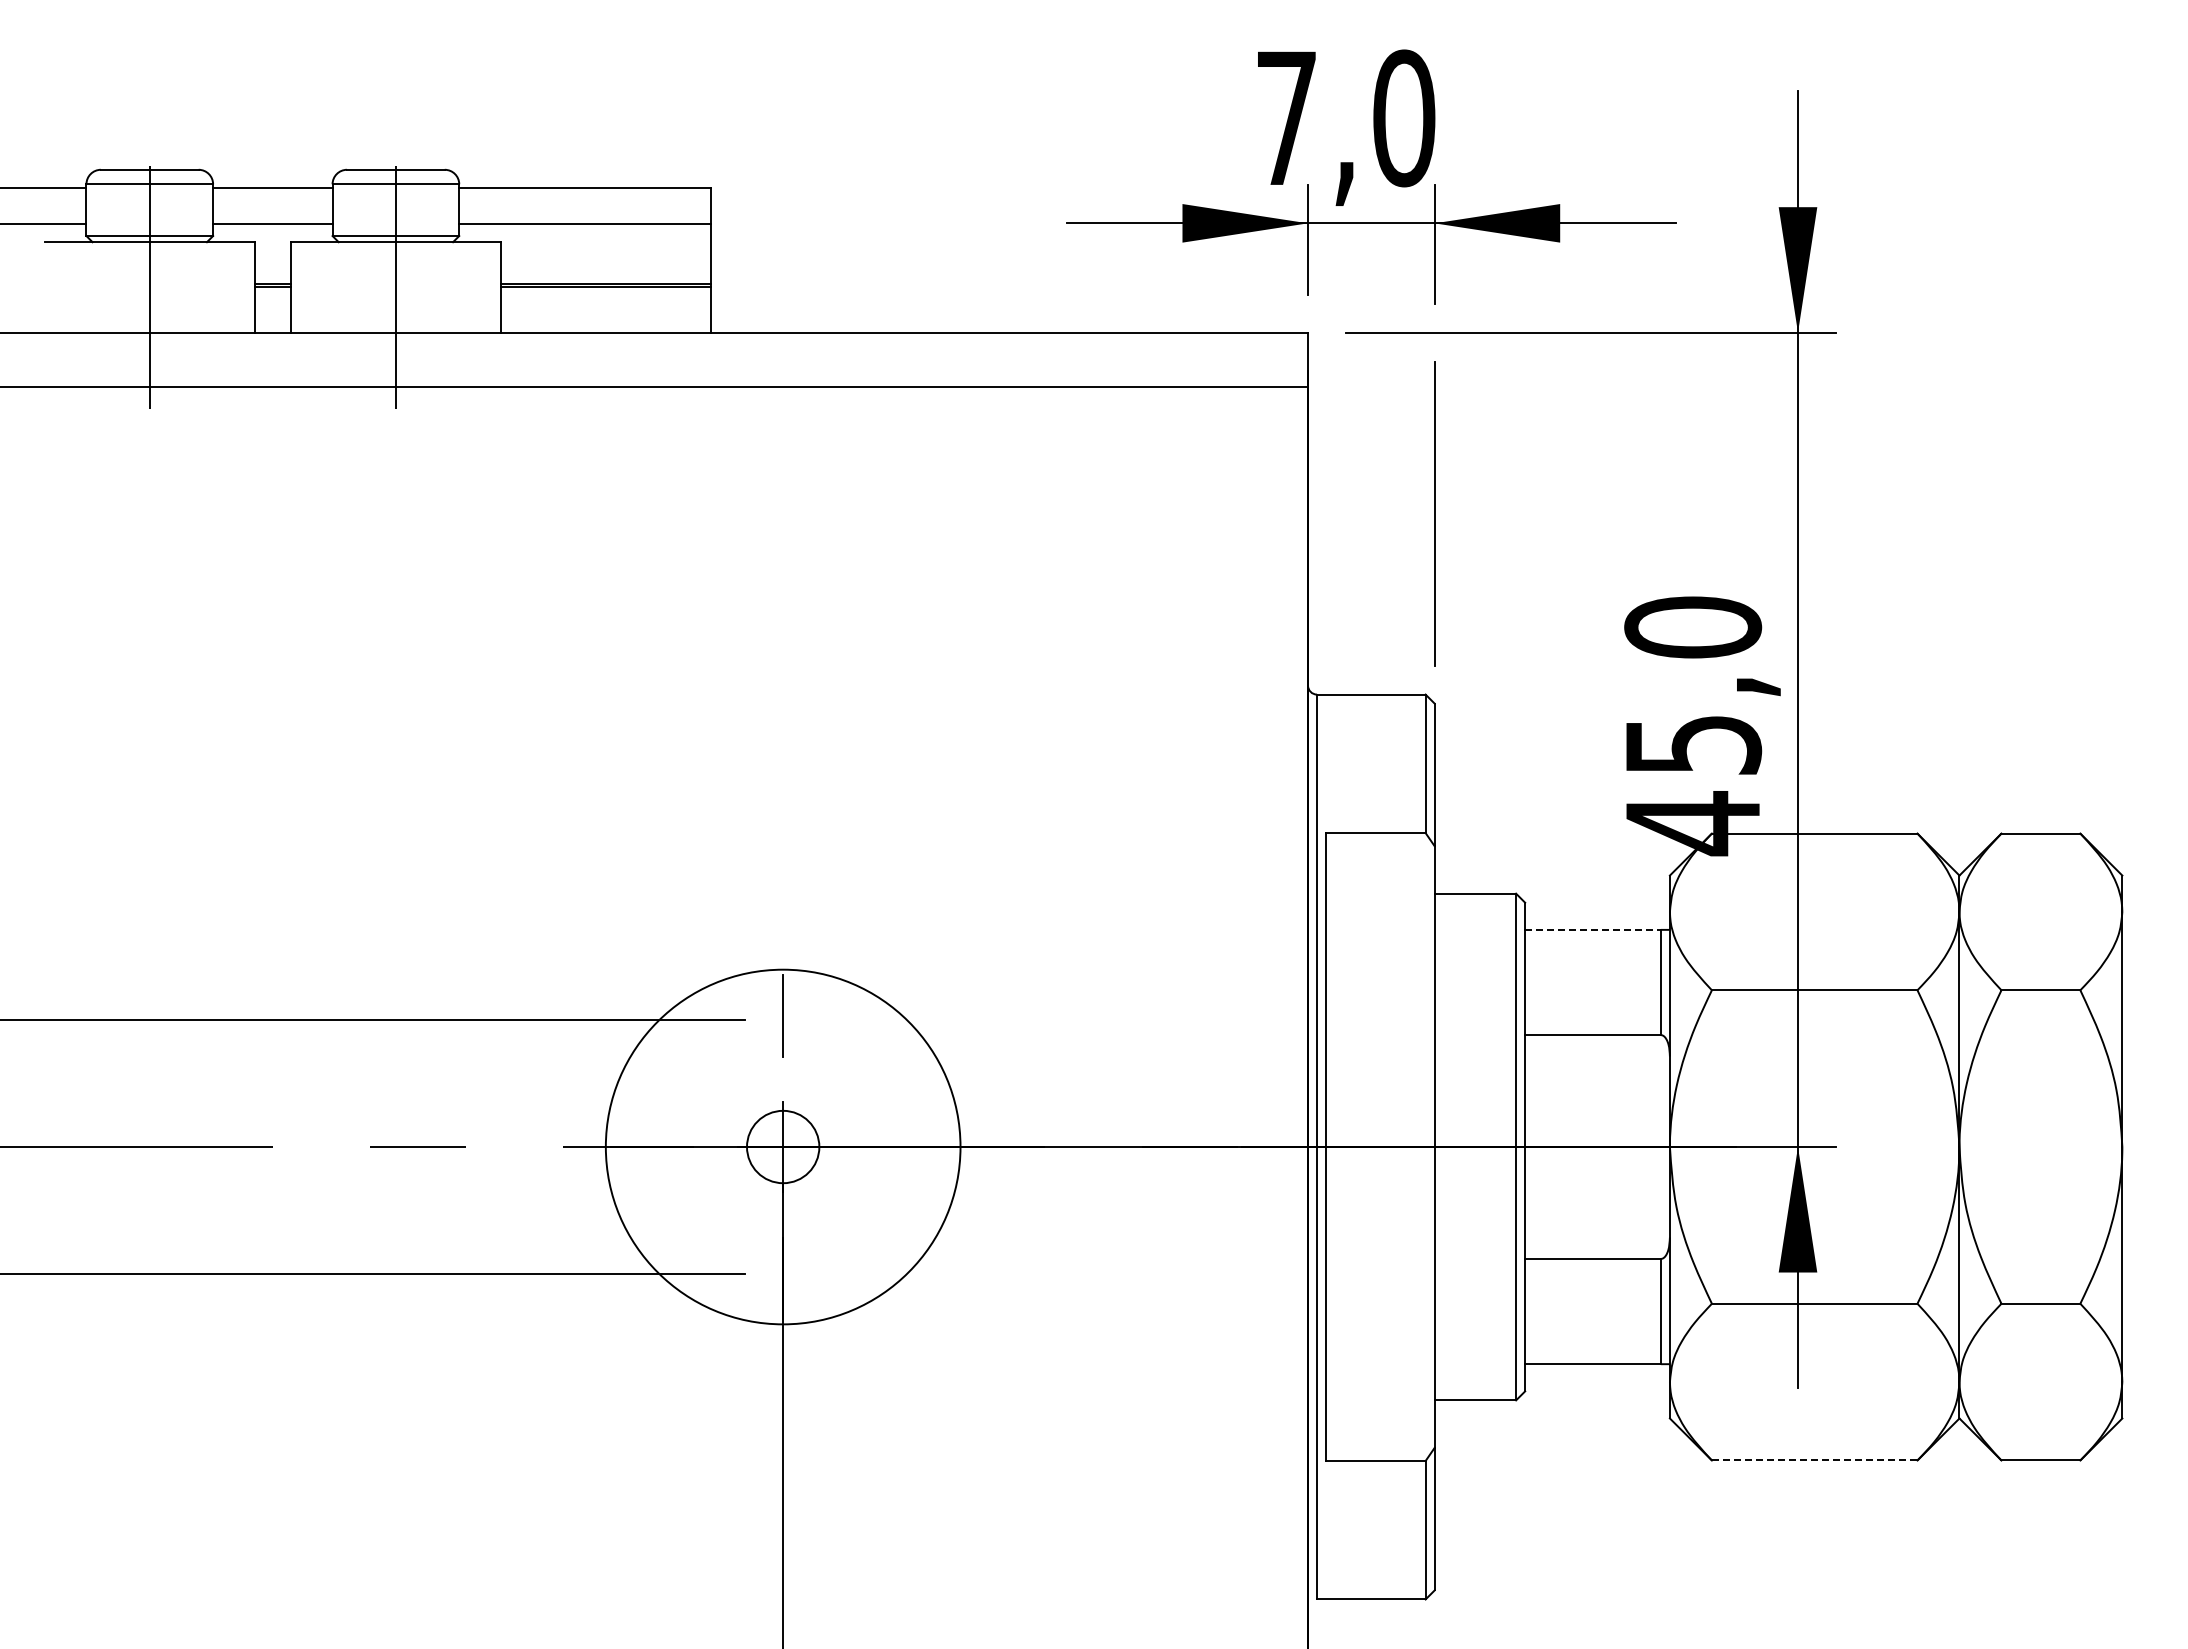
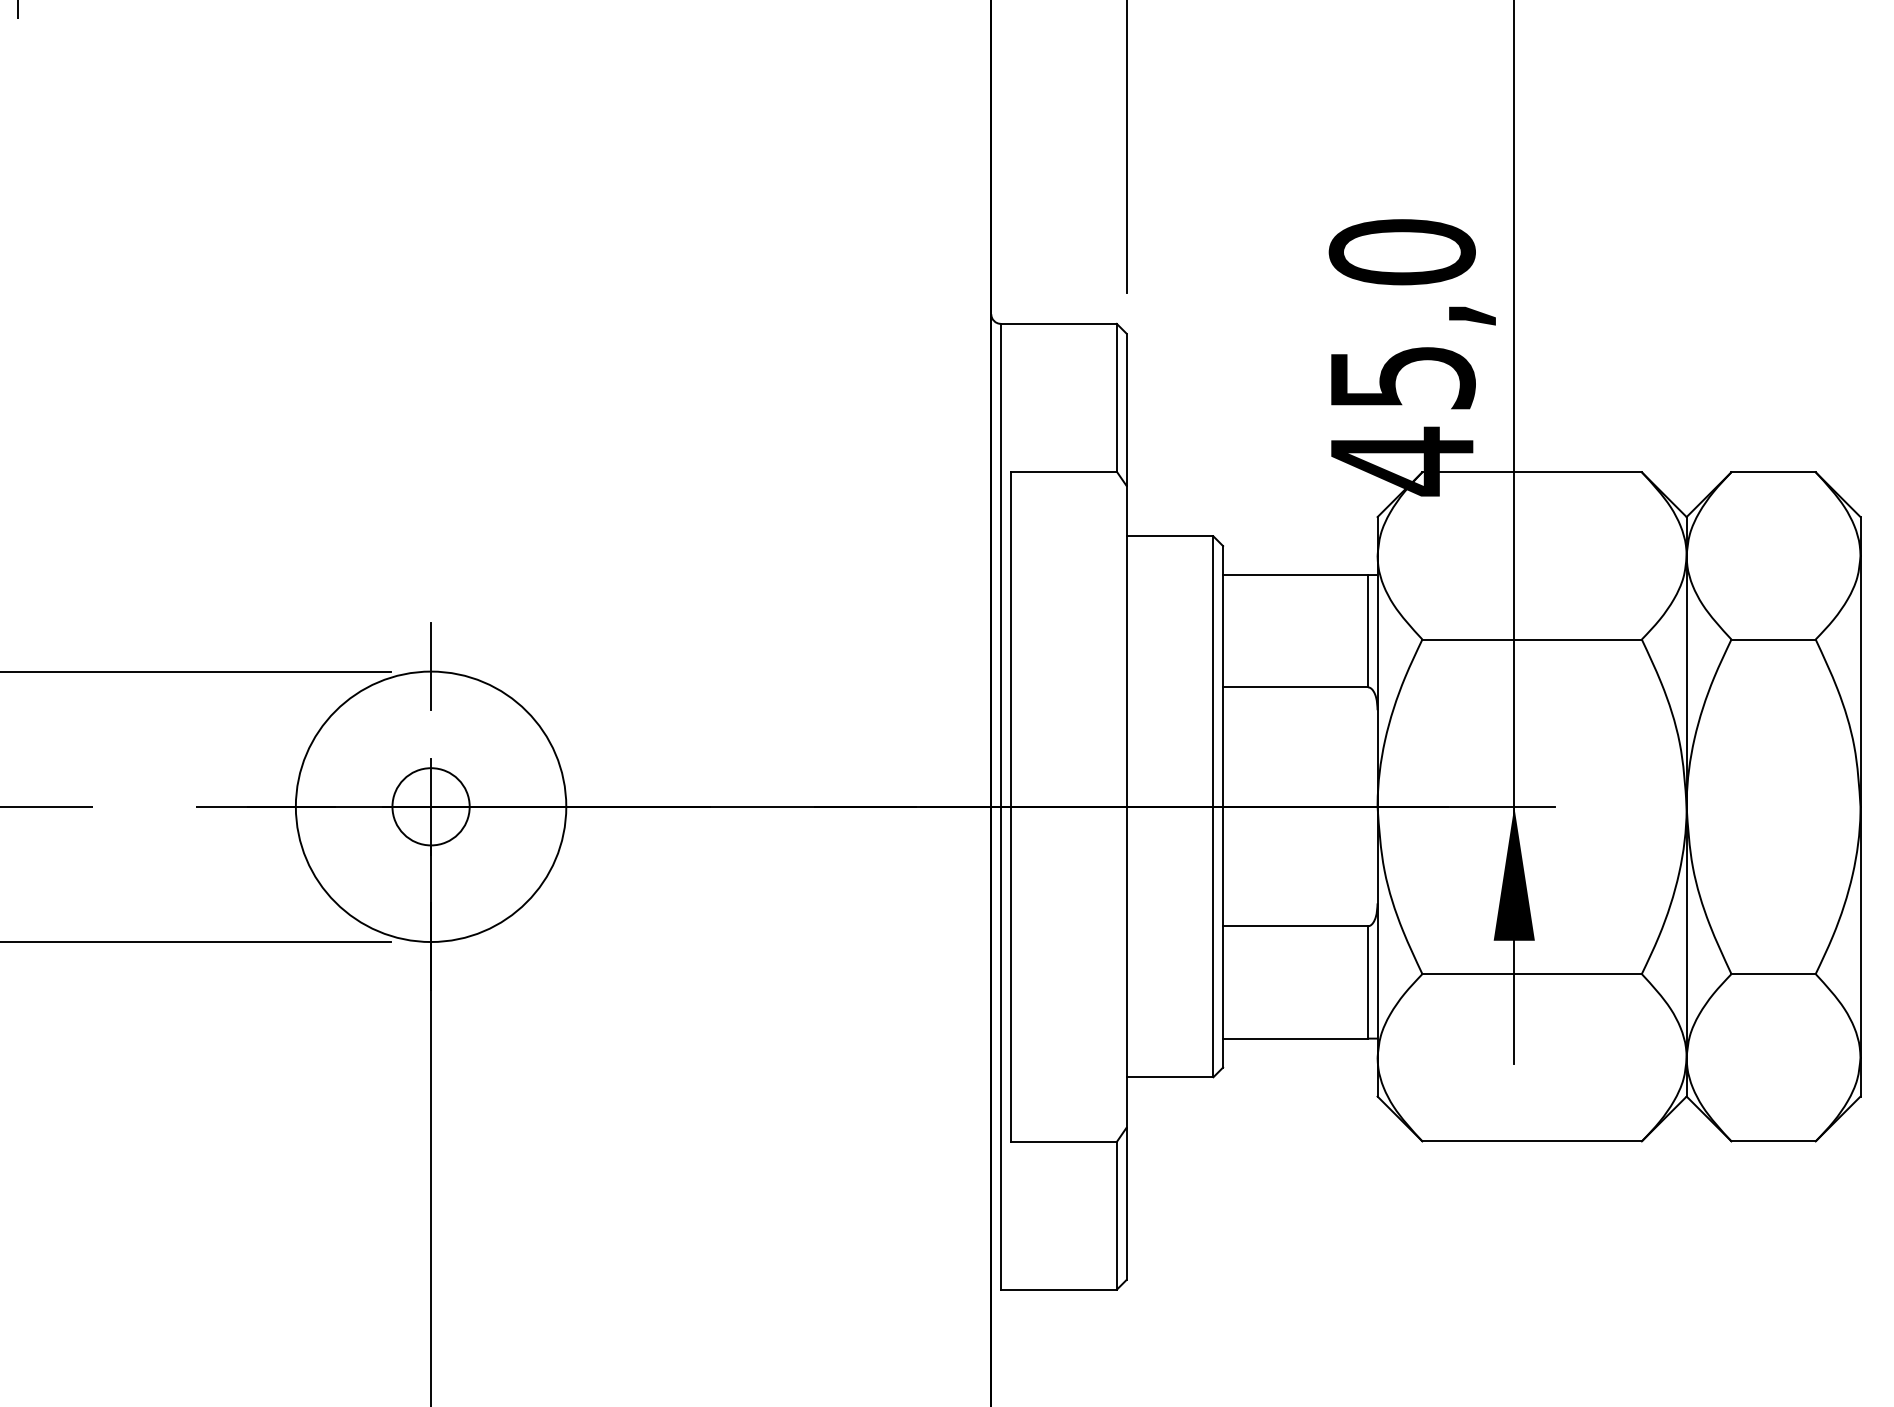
line: (1593, 929) -> (1296, 574), dashed -> solid
circle: (782, 1146) -> (430, 806), size x0.71
line: (1814, 1460) -> (1531, 1141), dashed -> solid

